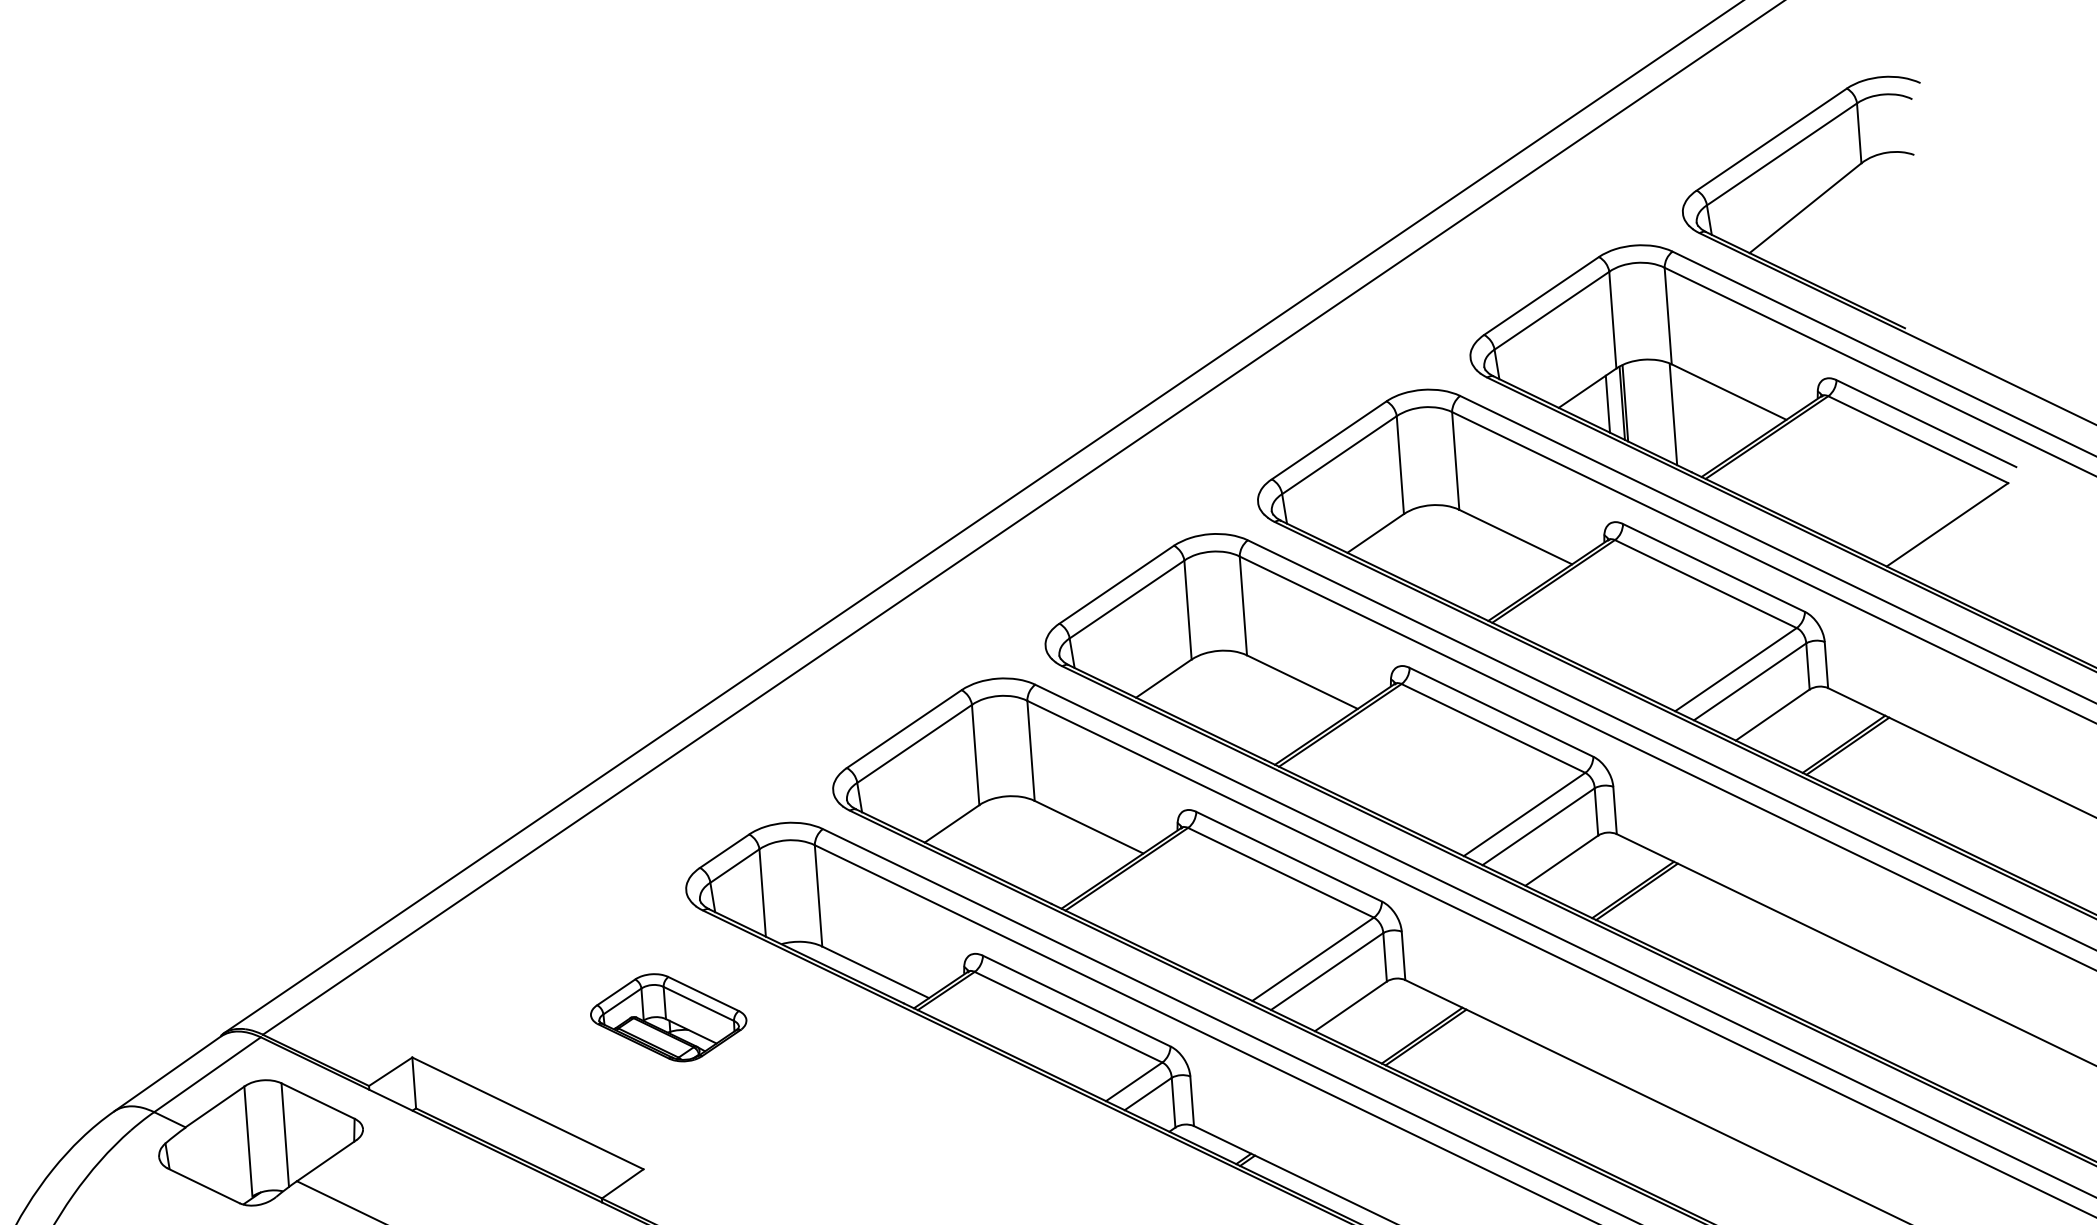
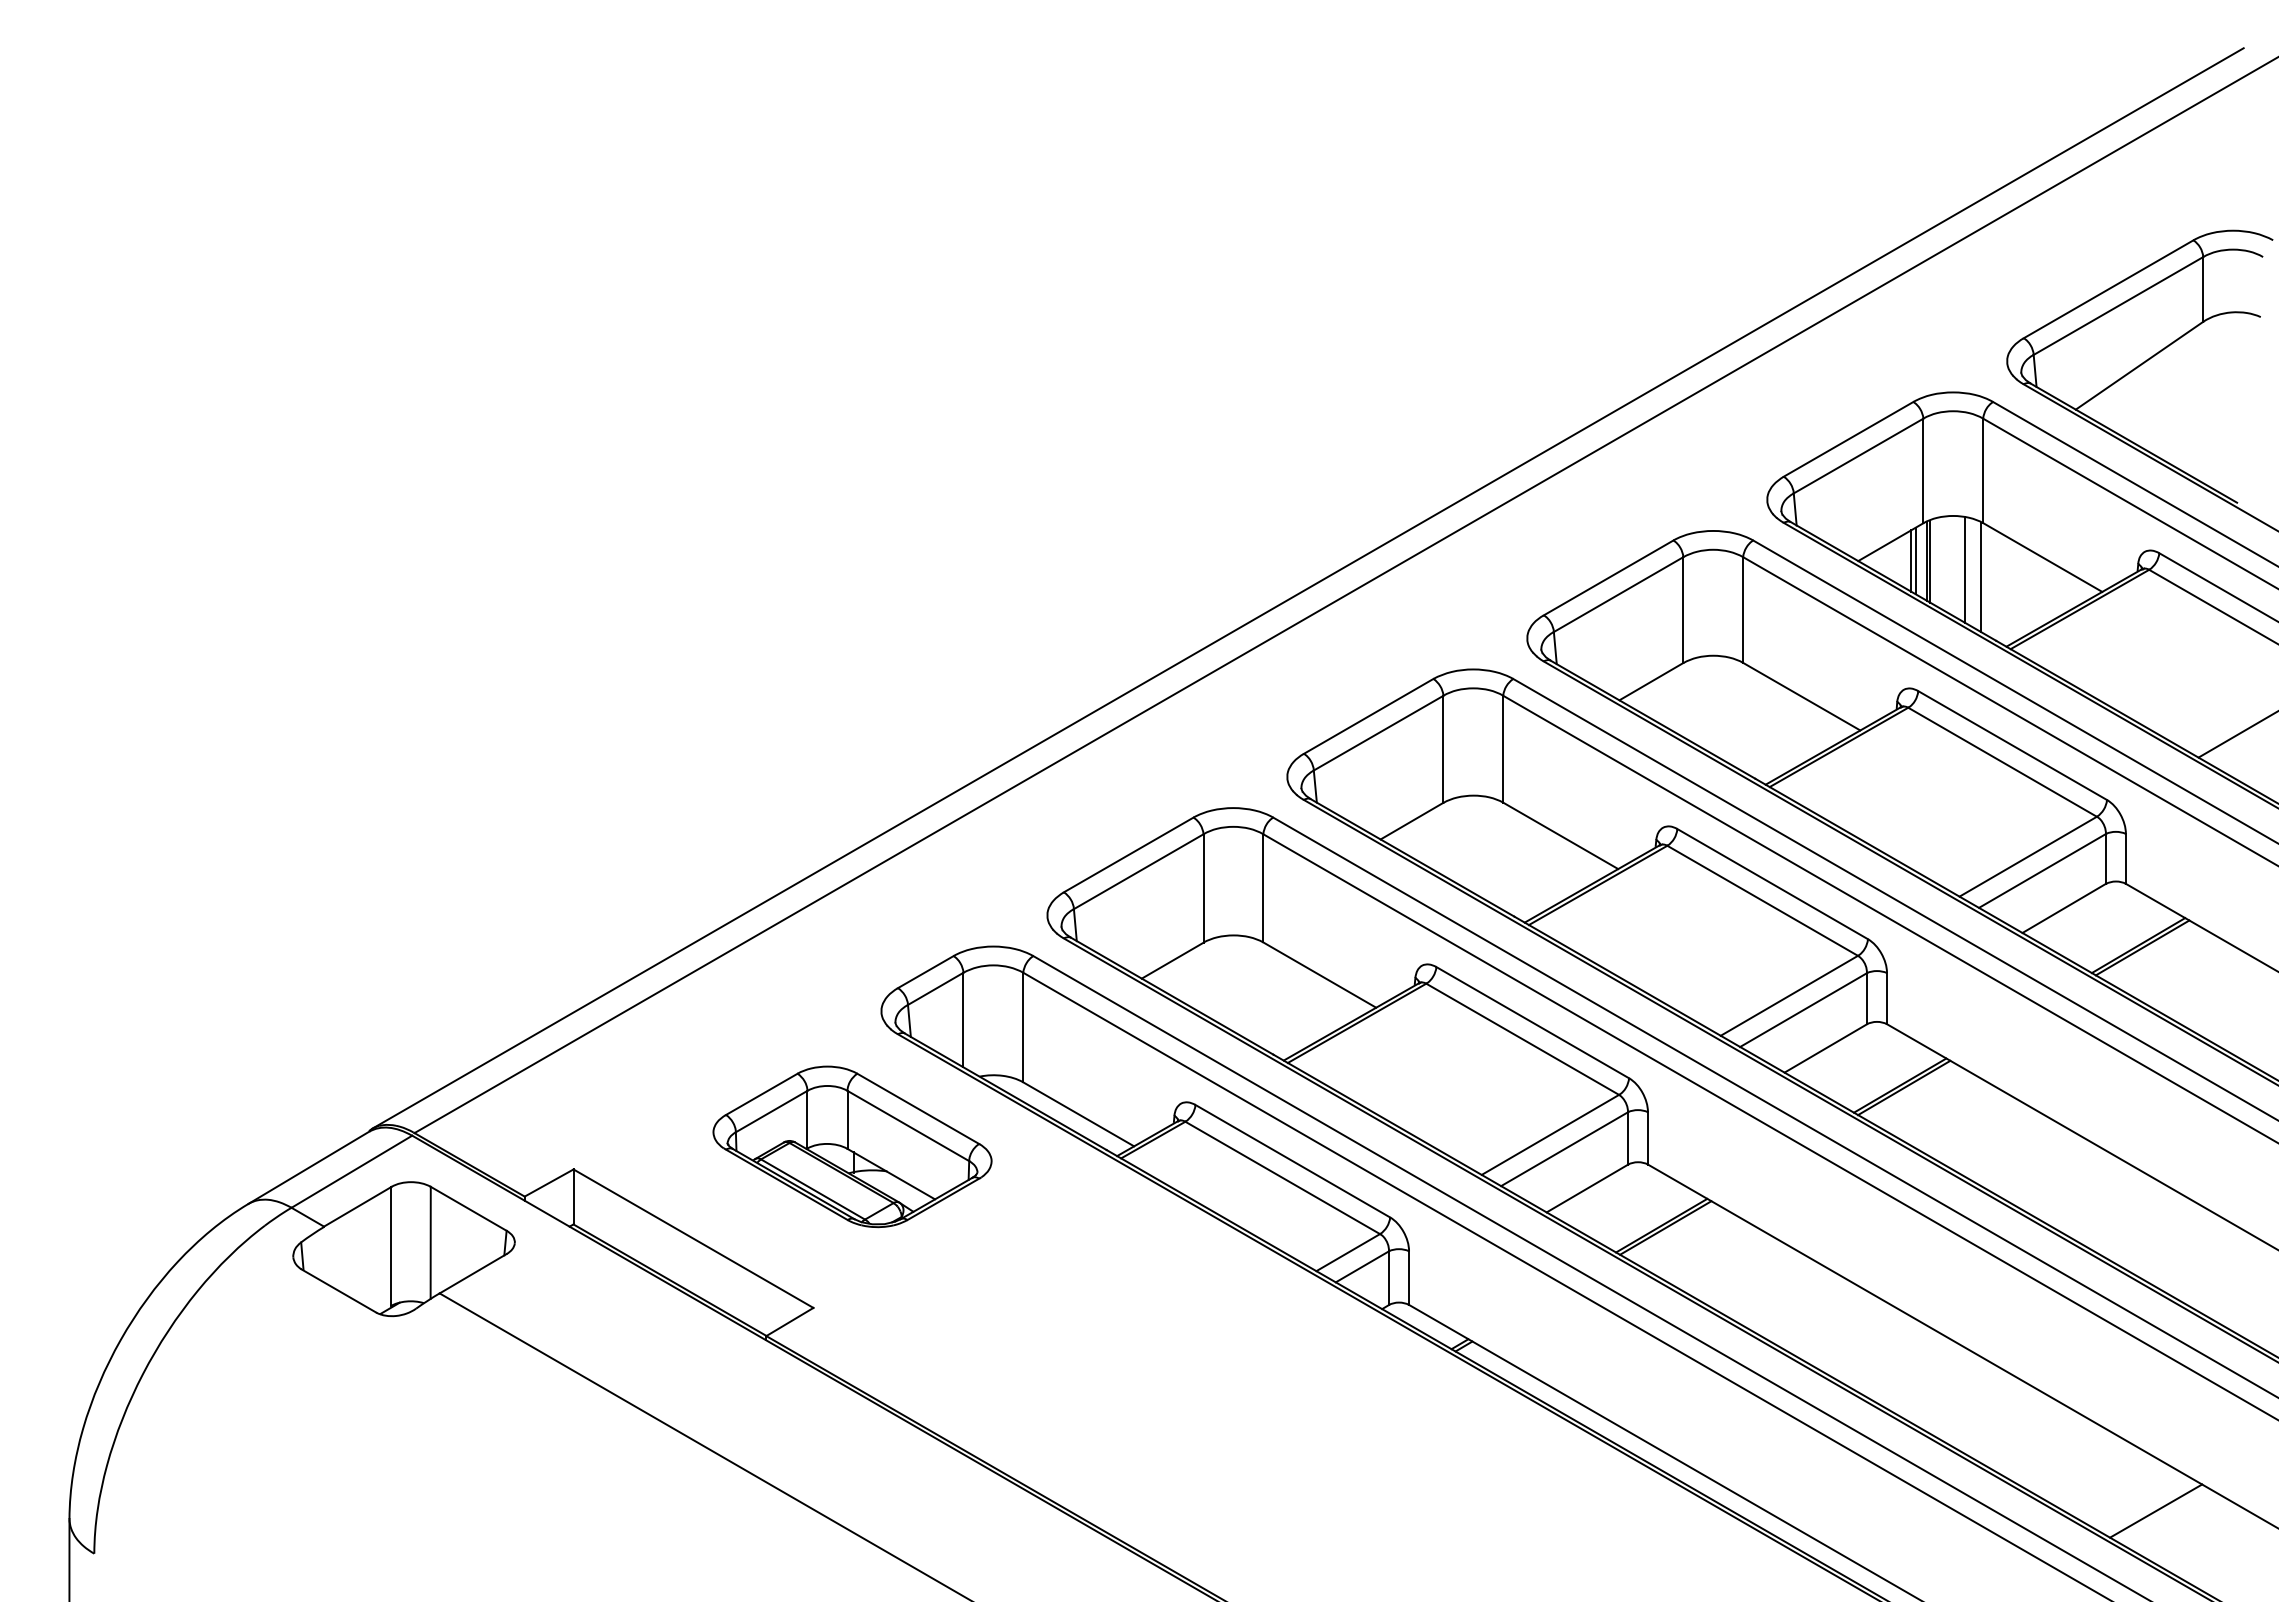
line: (1611, 403) -> (1915, 560), added
line: (1658, 408) -> (1965, 569), added
part: (668, 1017) -> (852, 1146), size x1.67

